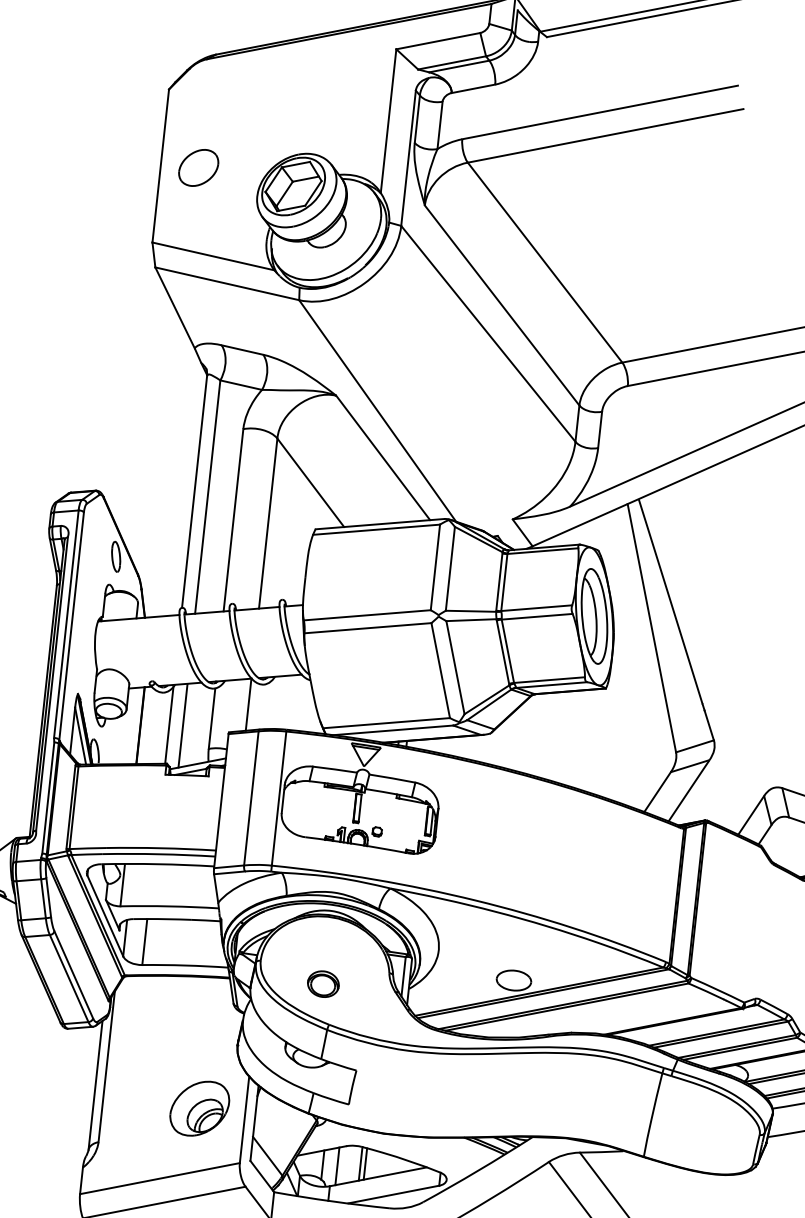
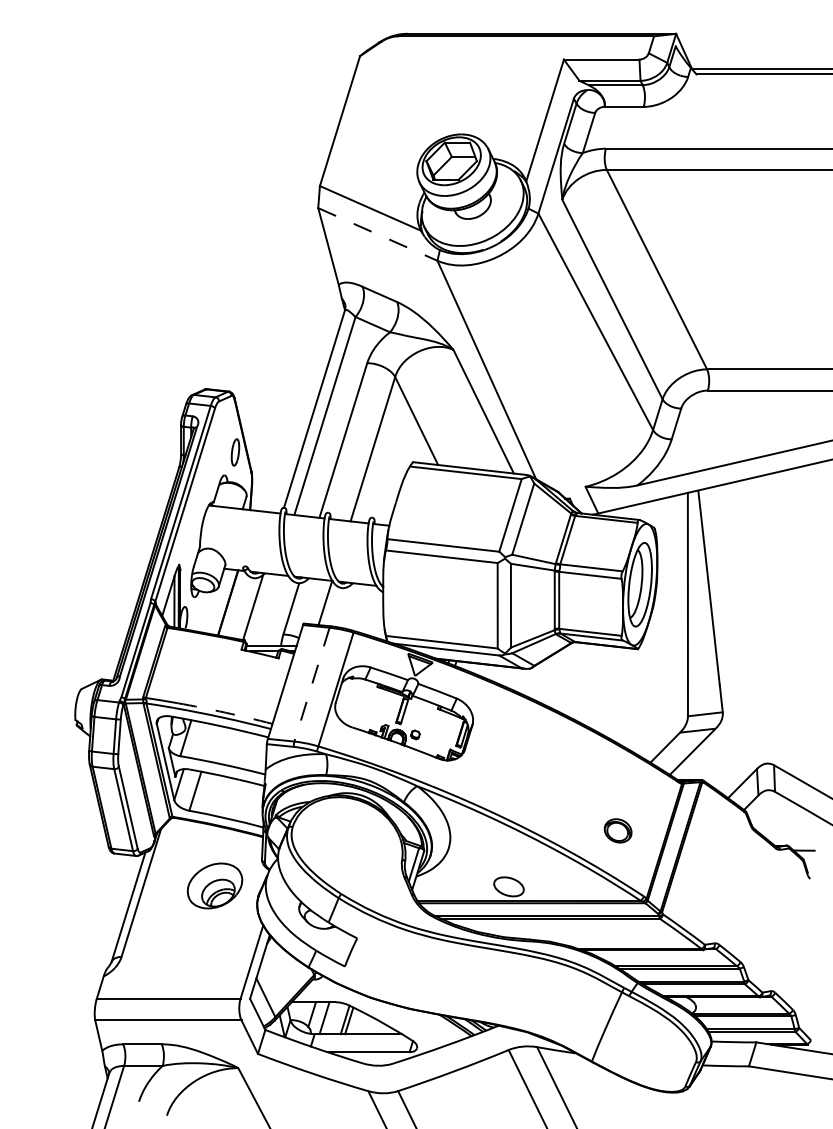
part: (198, 167) -> (372, 128), removed
line: (228, 283) -> (378, 234), solid -> dashed
line: (182, 725) -> (264, 609), removed
line: (251, 798) -> (312, 684), solid -> dashed
arc: (161, 848) -> (225, 712), solid -> dashed
part: (322, 983) -> (617, 830), moved
part: (199, 1108) -> (214, 885), moved

